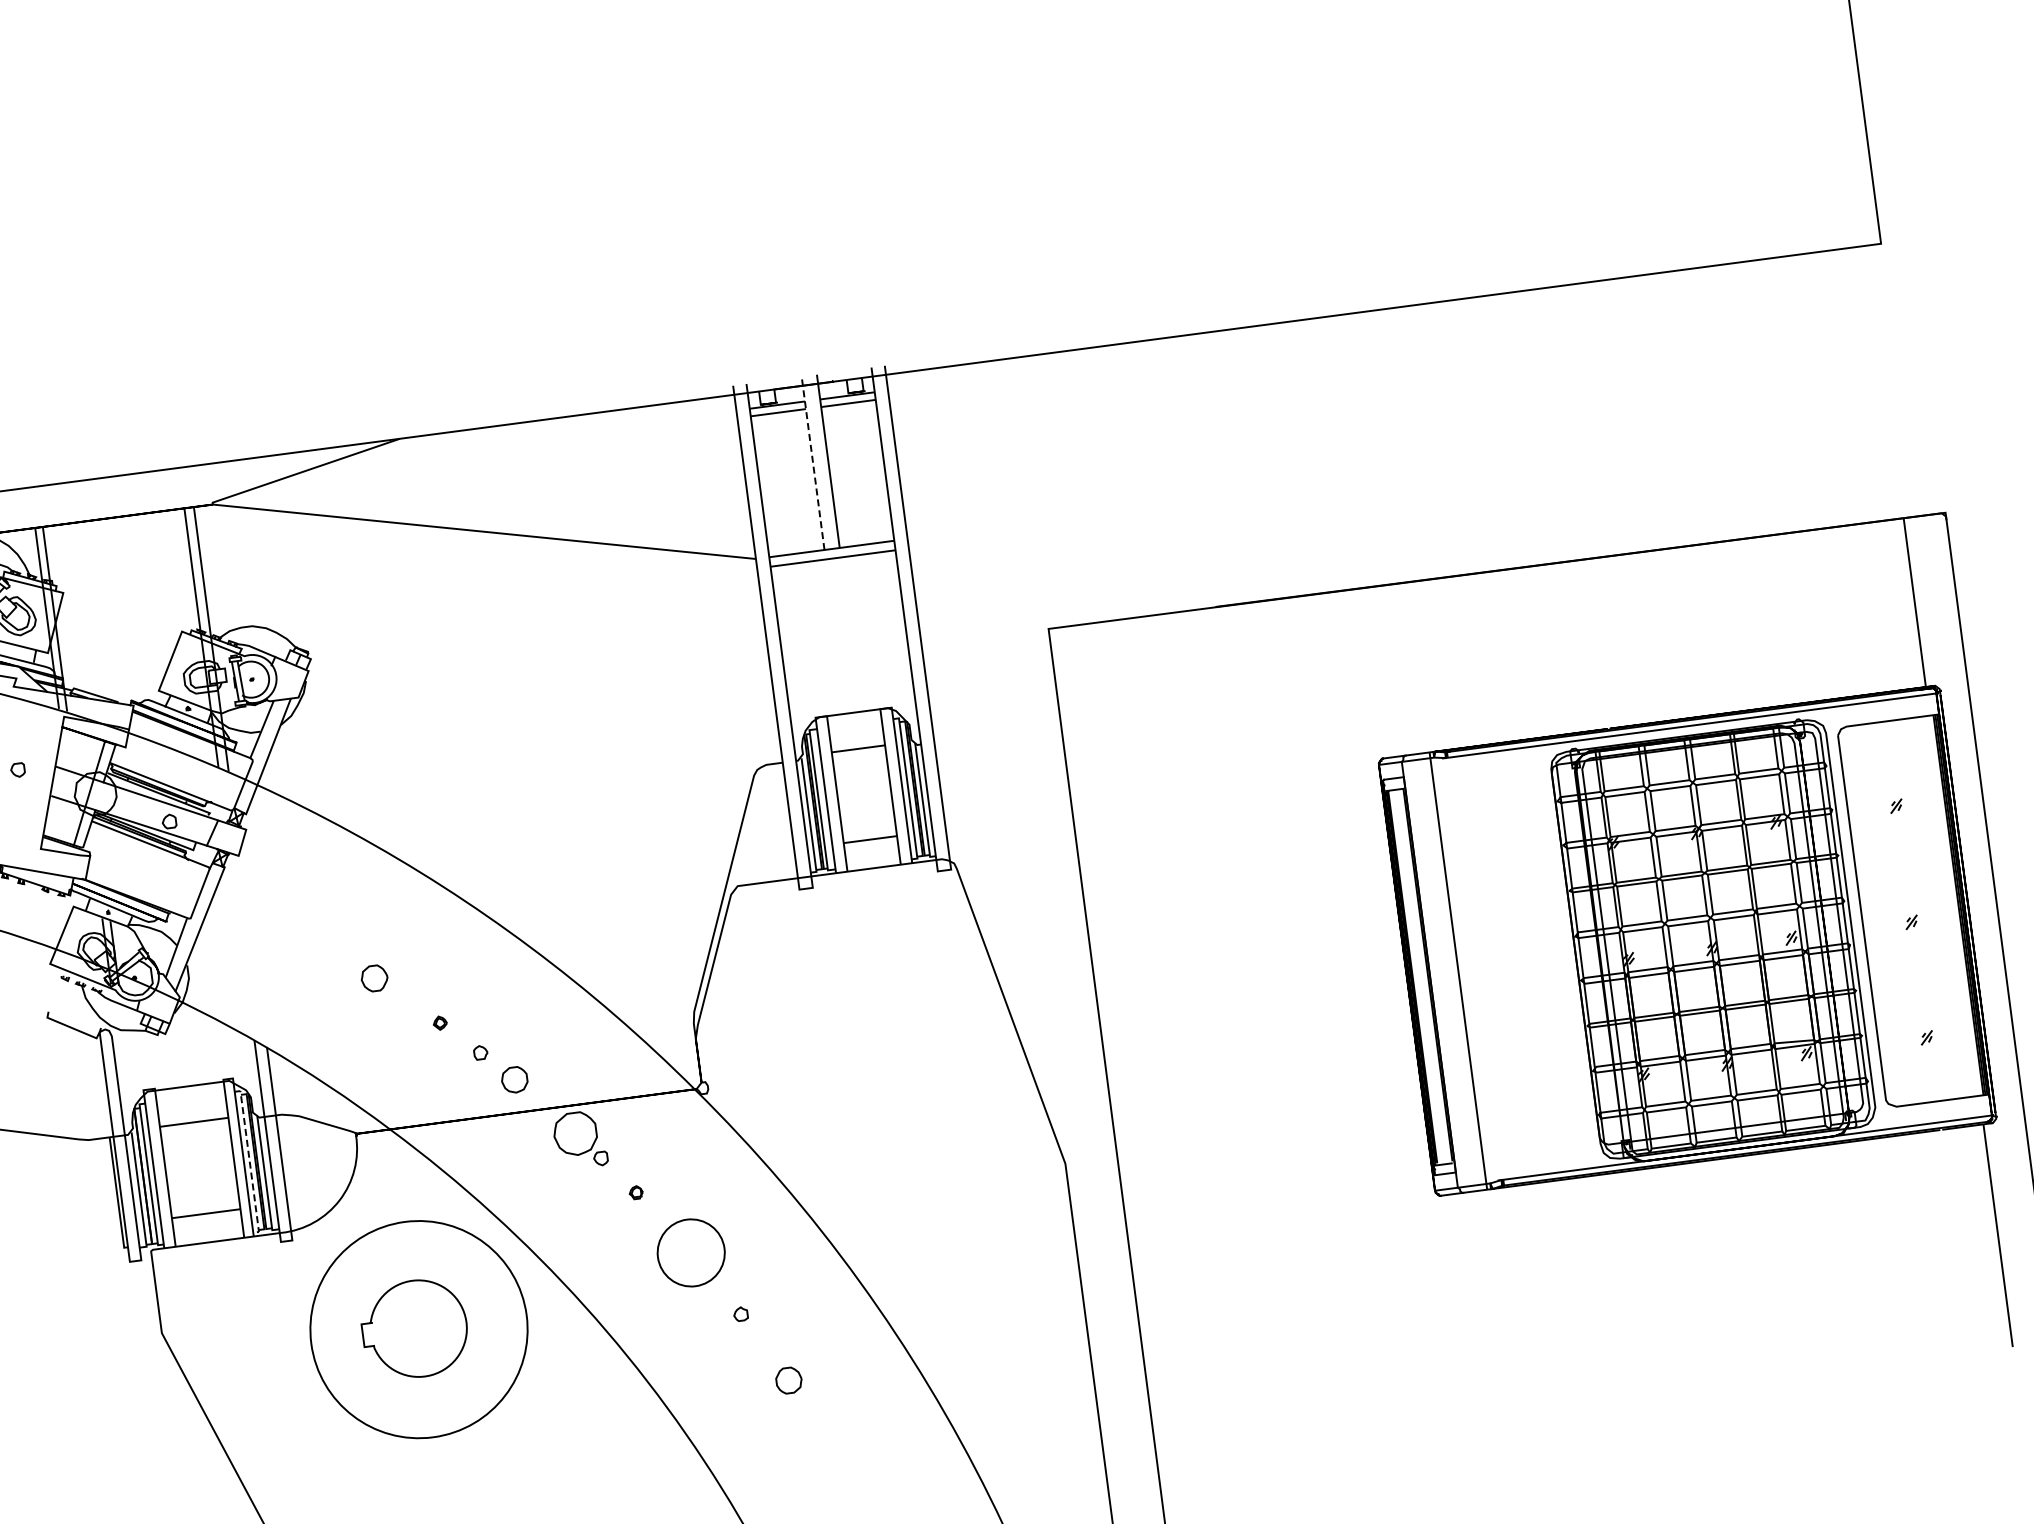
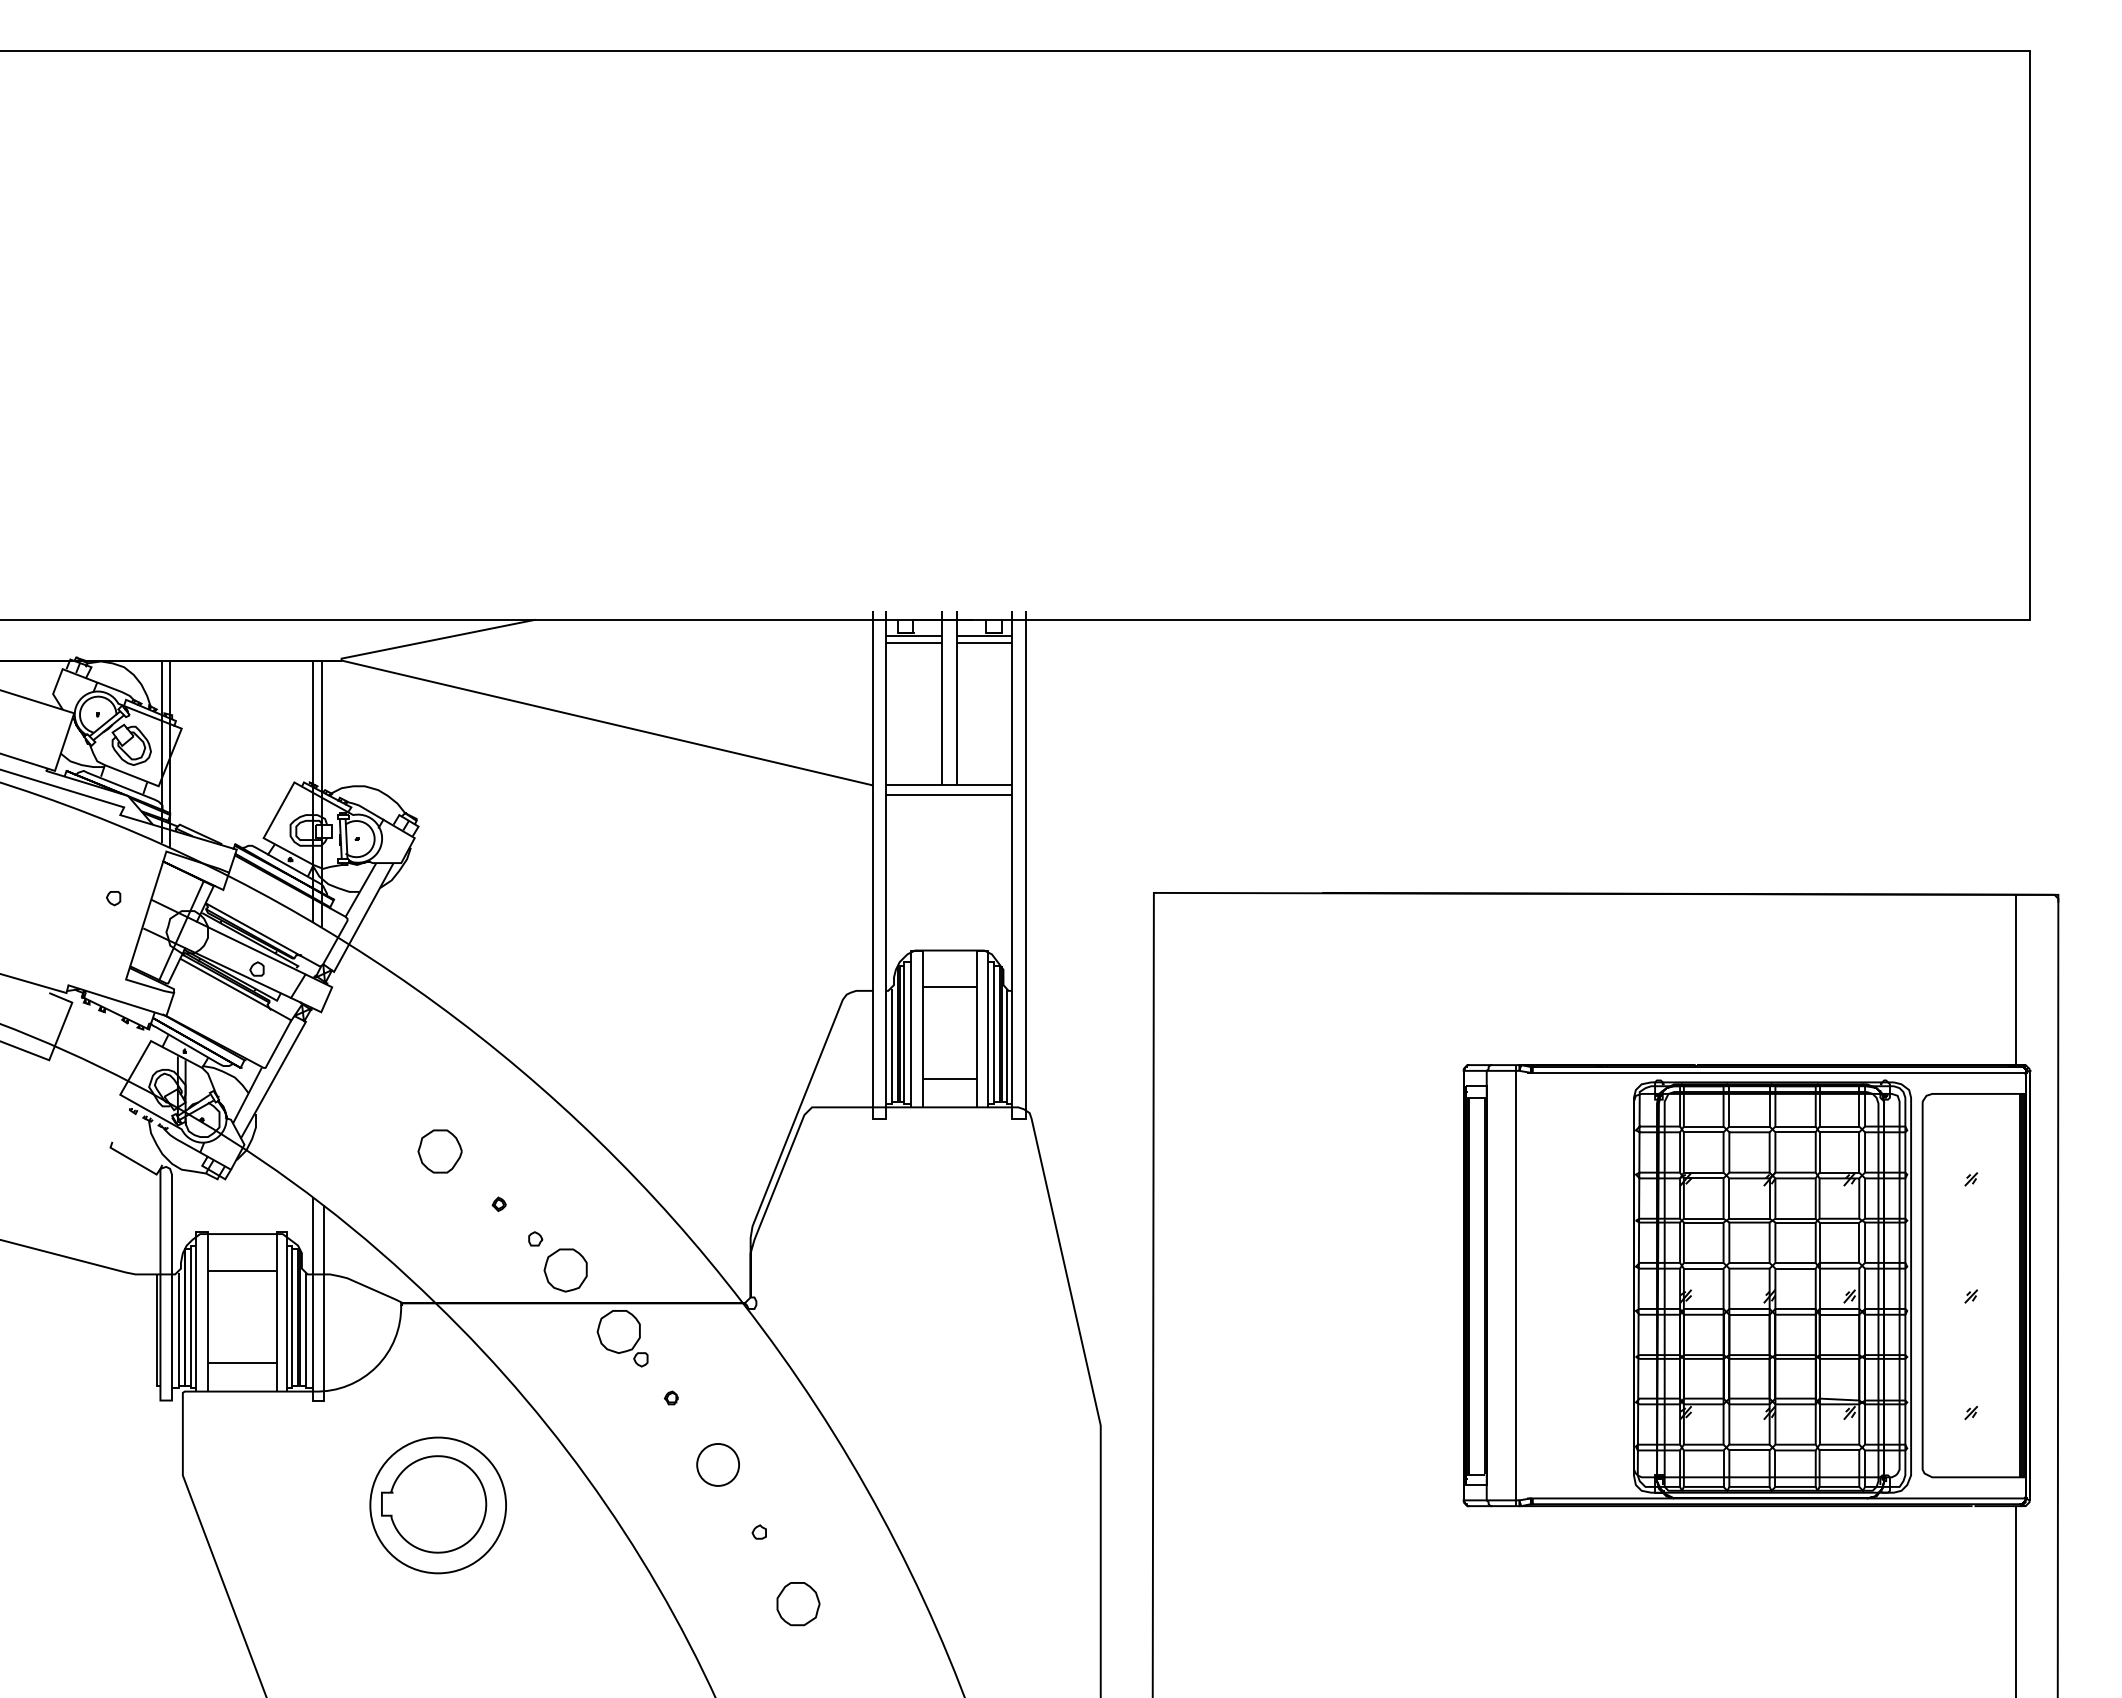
line: (813, 462) -> (942, 697), dashed -> solid
part: (374, 978) -> (439, 1151), size x1.67
part: (514, 1080) -> (565, 1270), size x1.67
line: (249, 1162) -> (292, 1317), dashed -> solid
circle: (691, 1252) -> (718, 1464), size x0.62
circle: (419, 1329) -> (438, 1505), size x0.62
part: (789, 1380) -> (798, 1604), size x1.67

